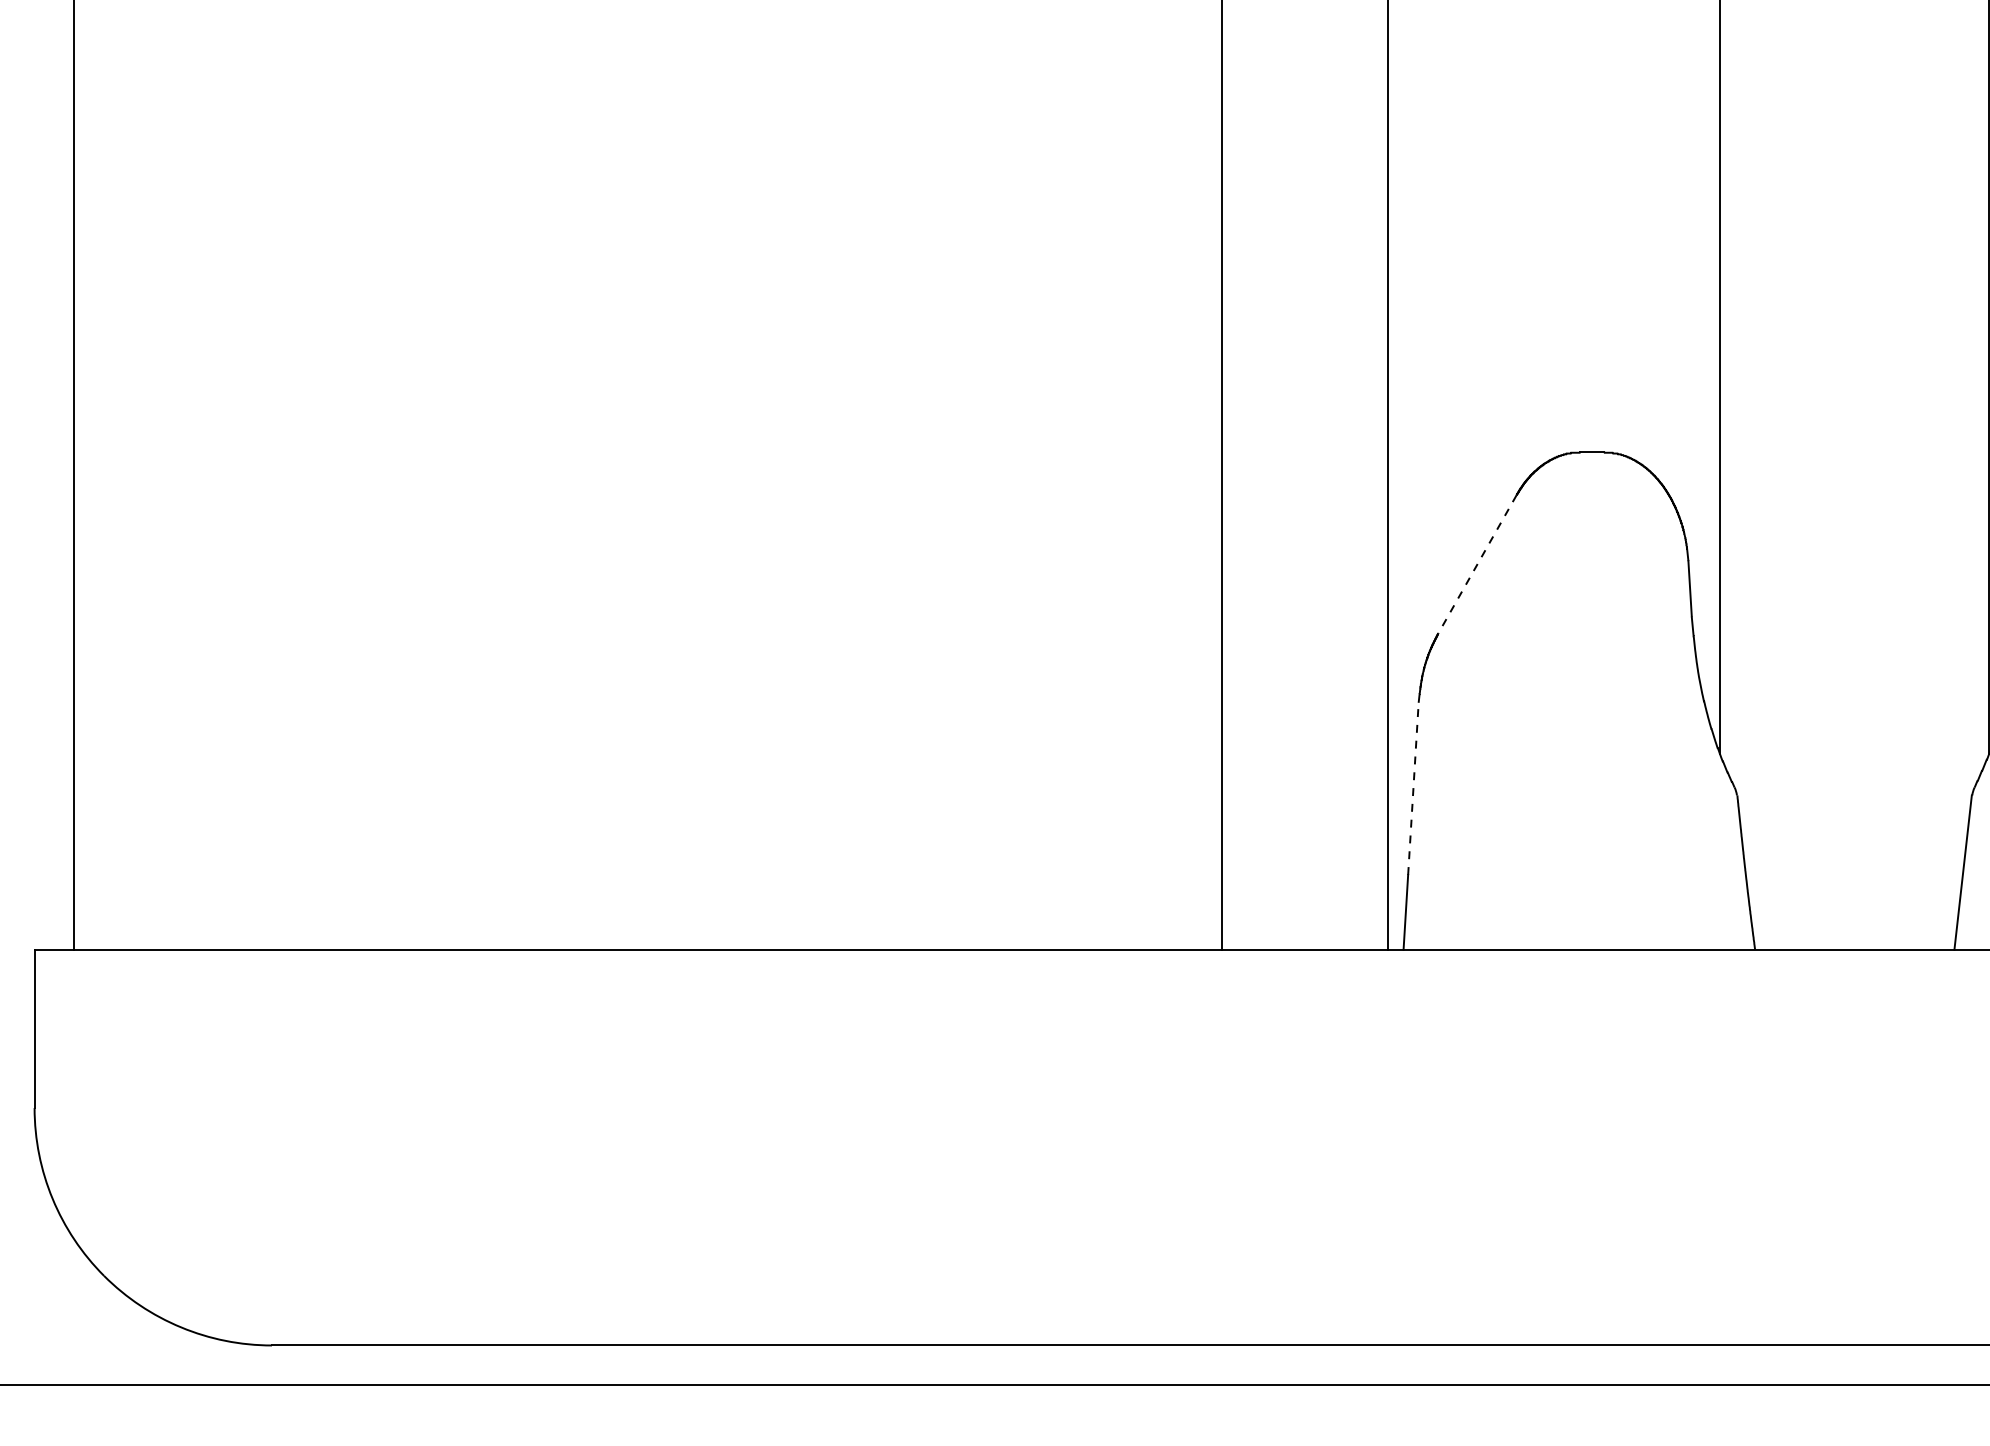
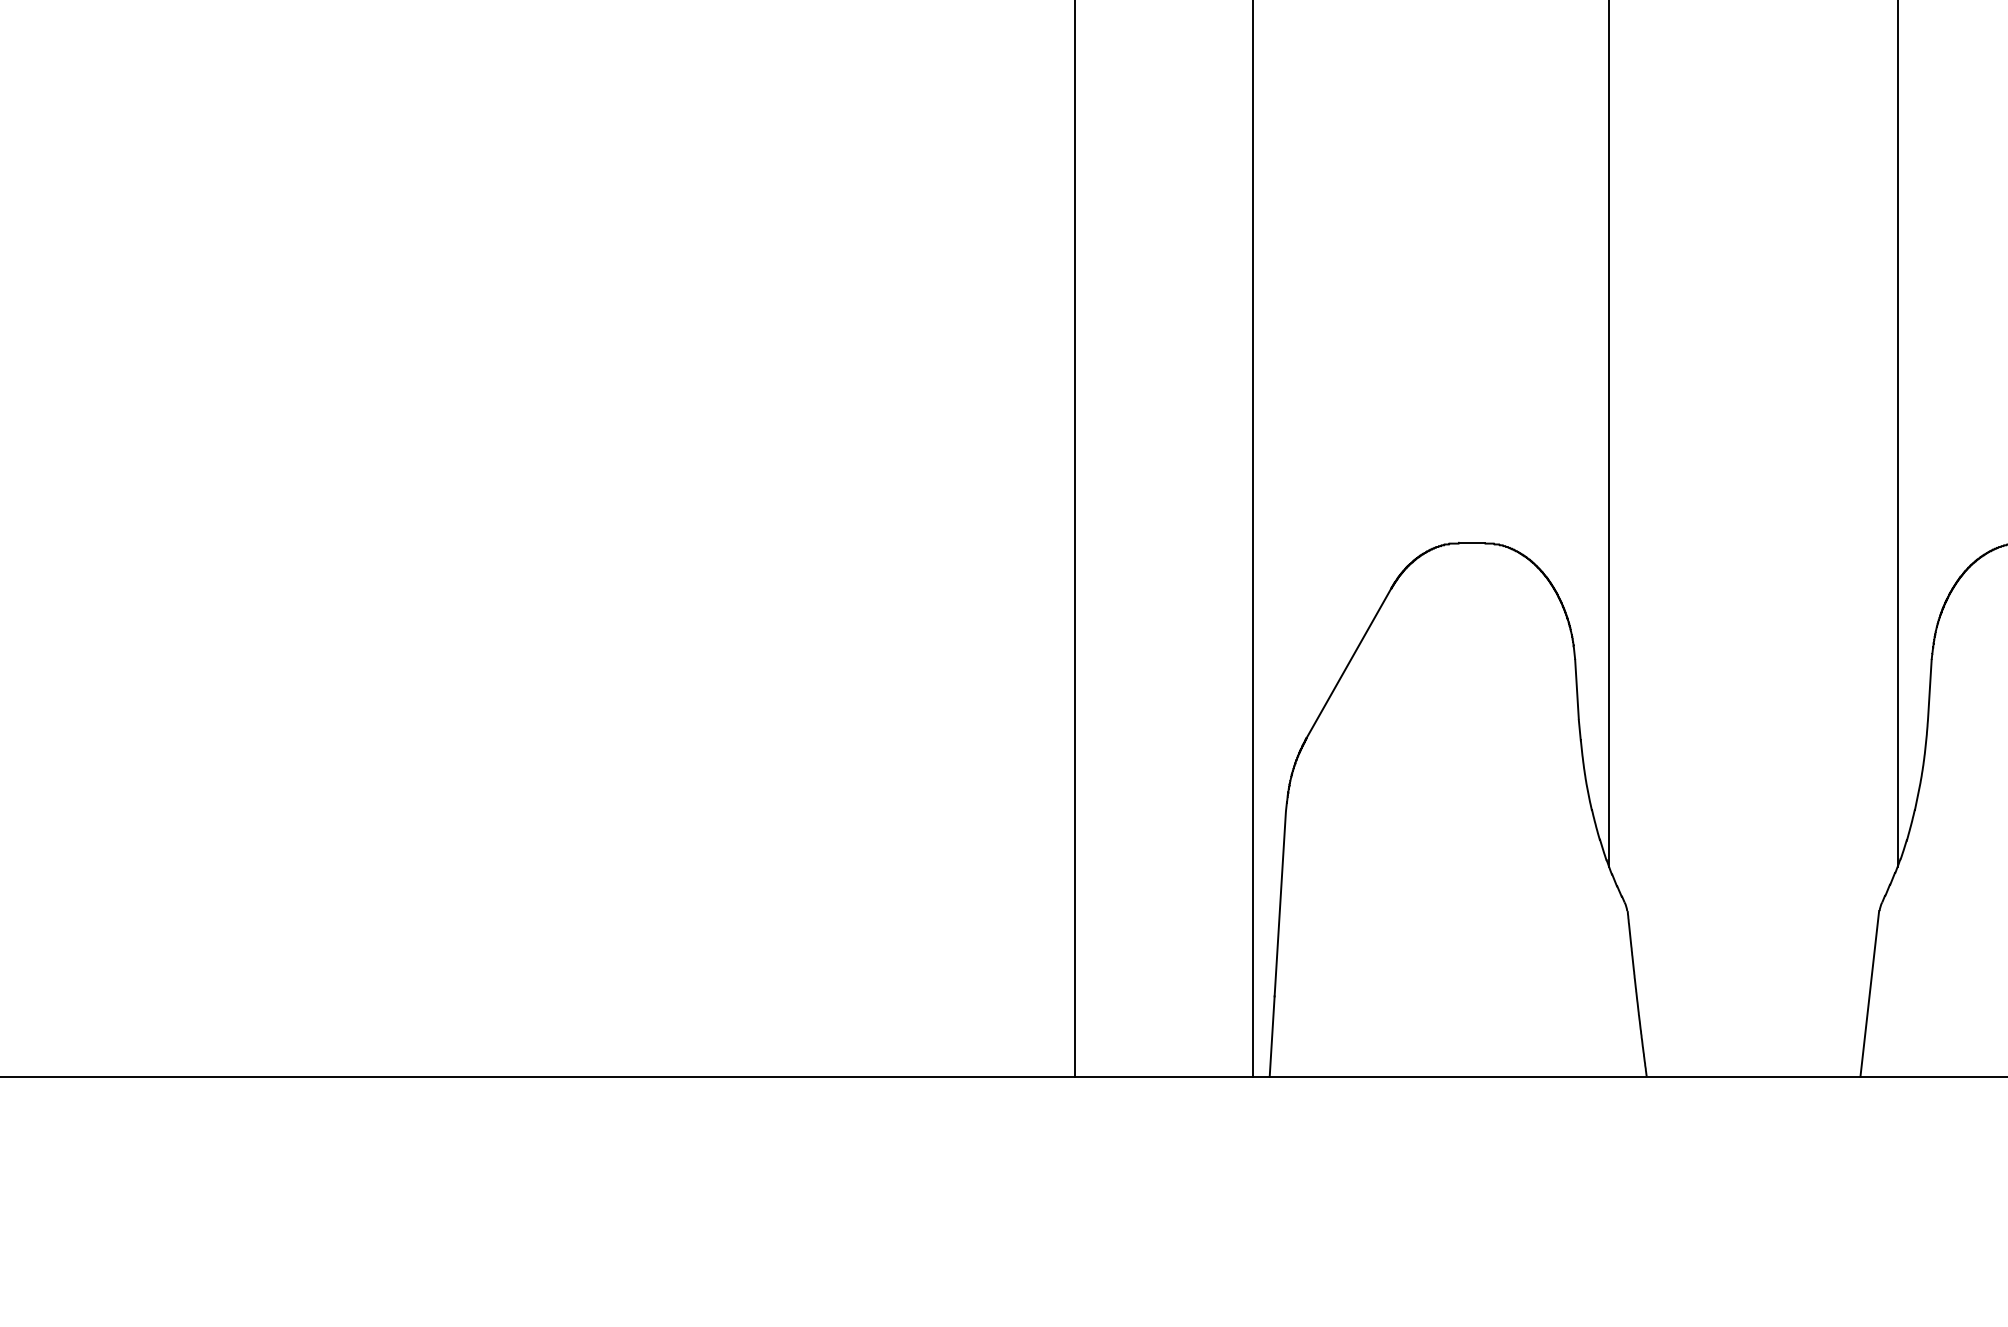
line: (1477, 564) -> (1349, 663), dashed -> solid
line: (1413, 788) -> (1280, 903), dashed -> solid

